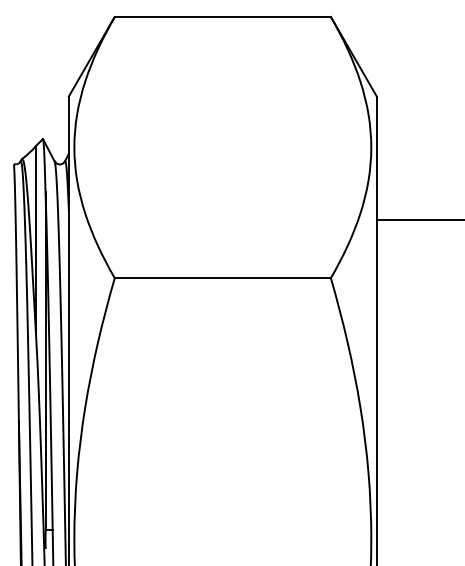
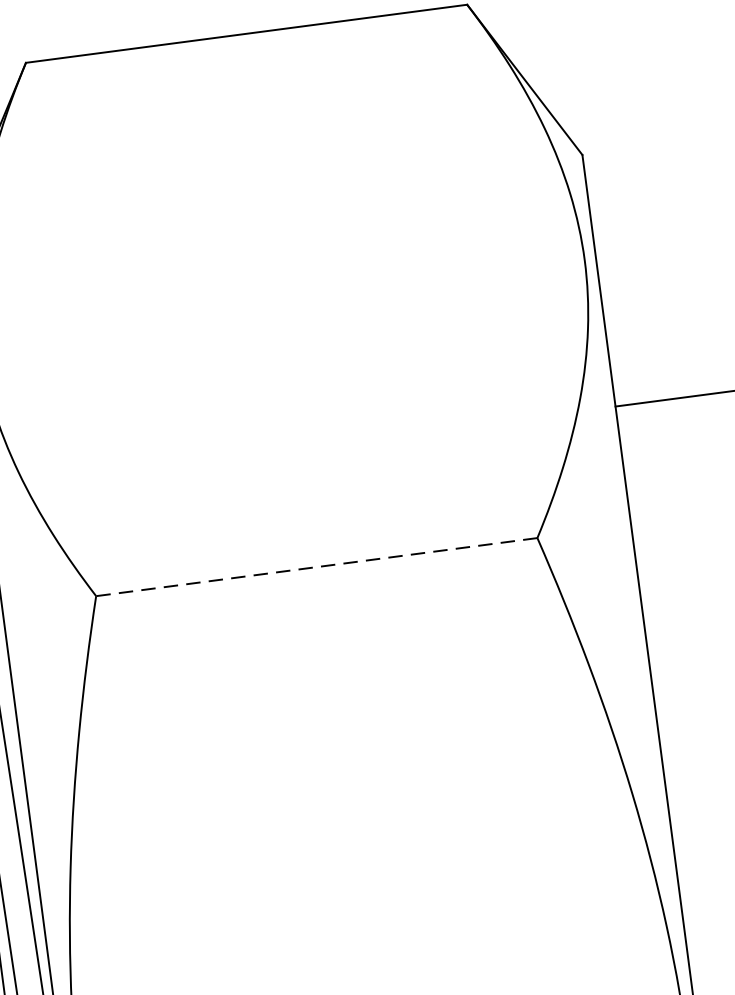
line: (222, 278) -> (316, 567), solid -> dashed

